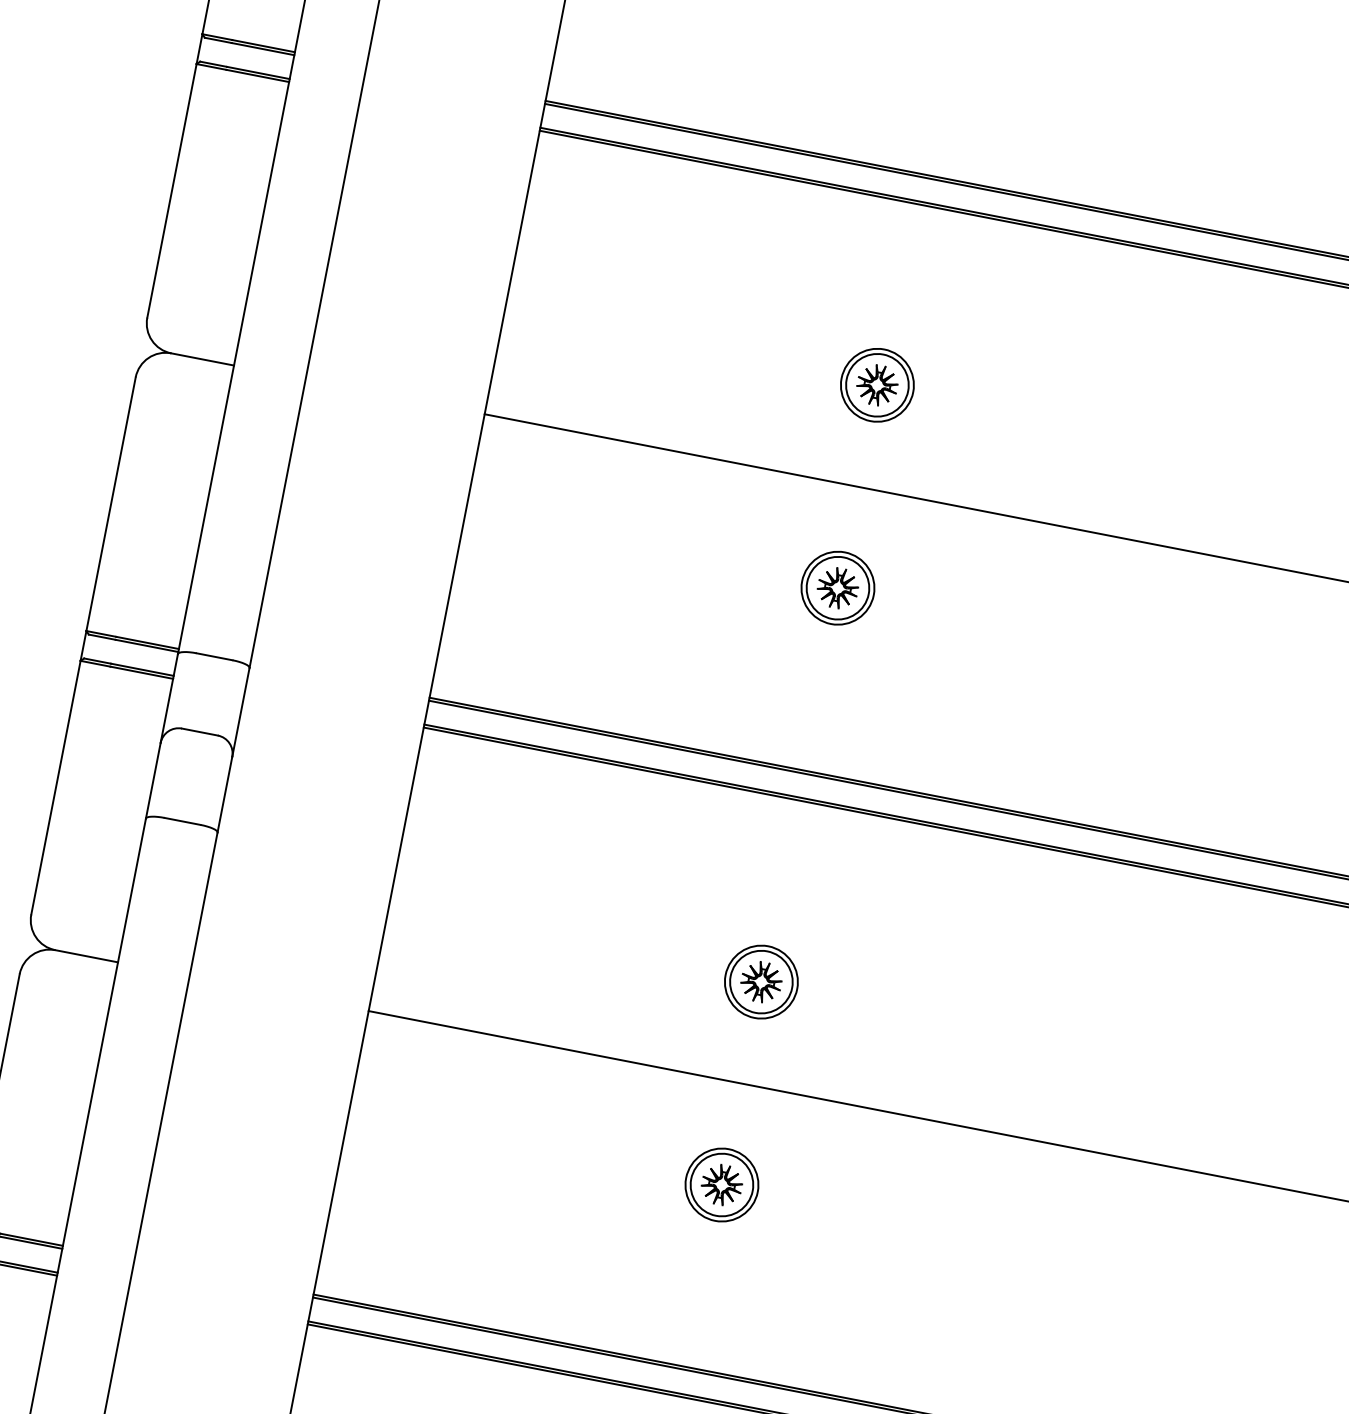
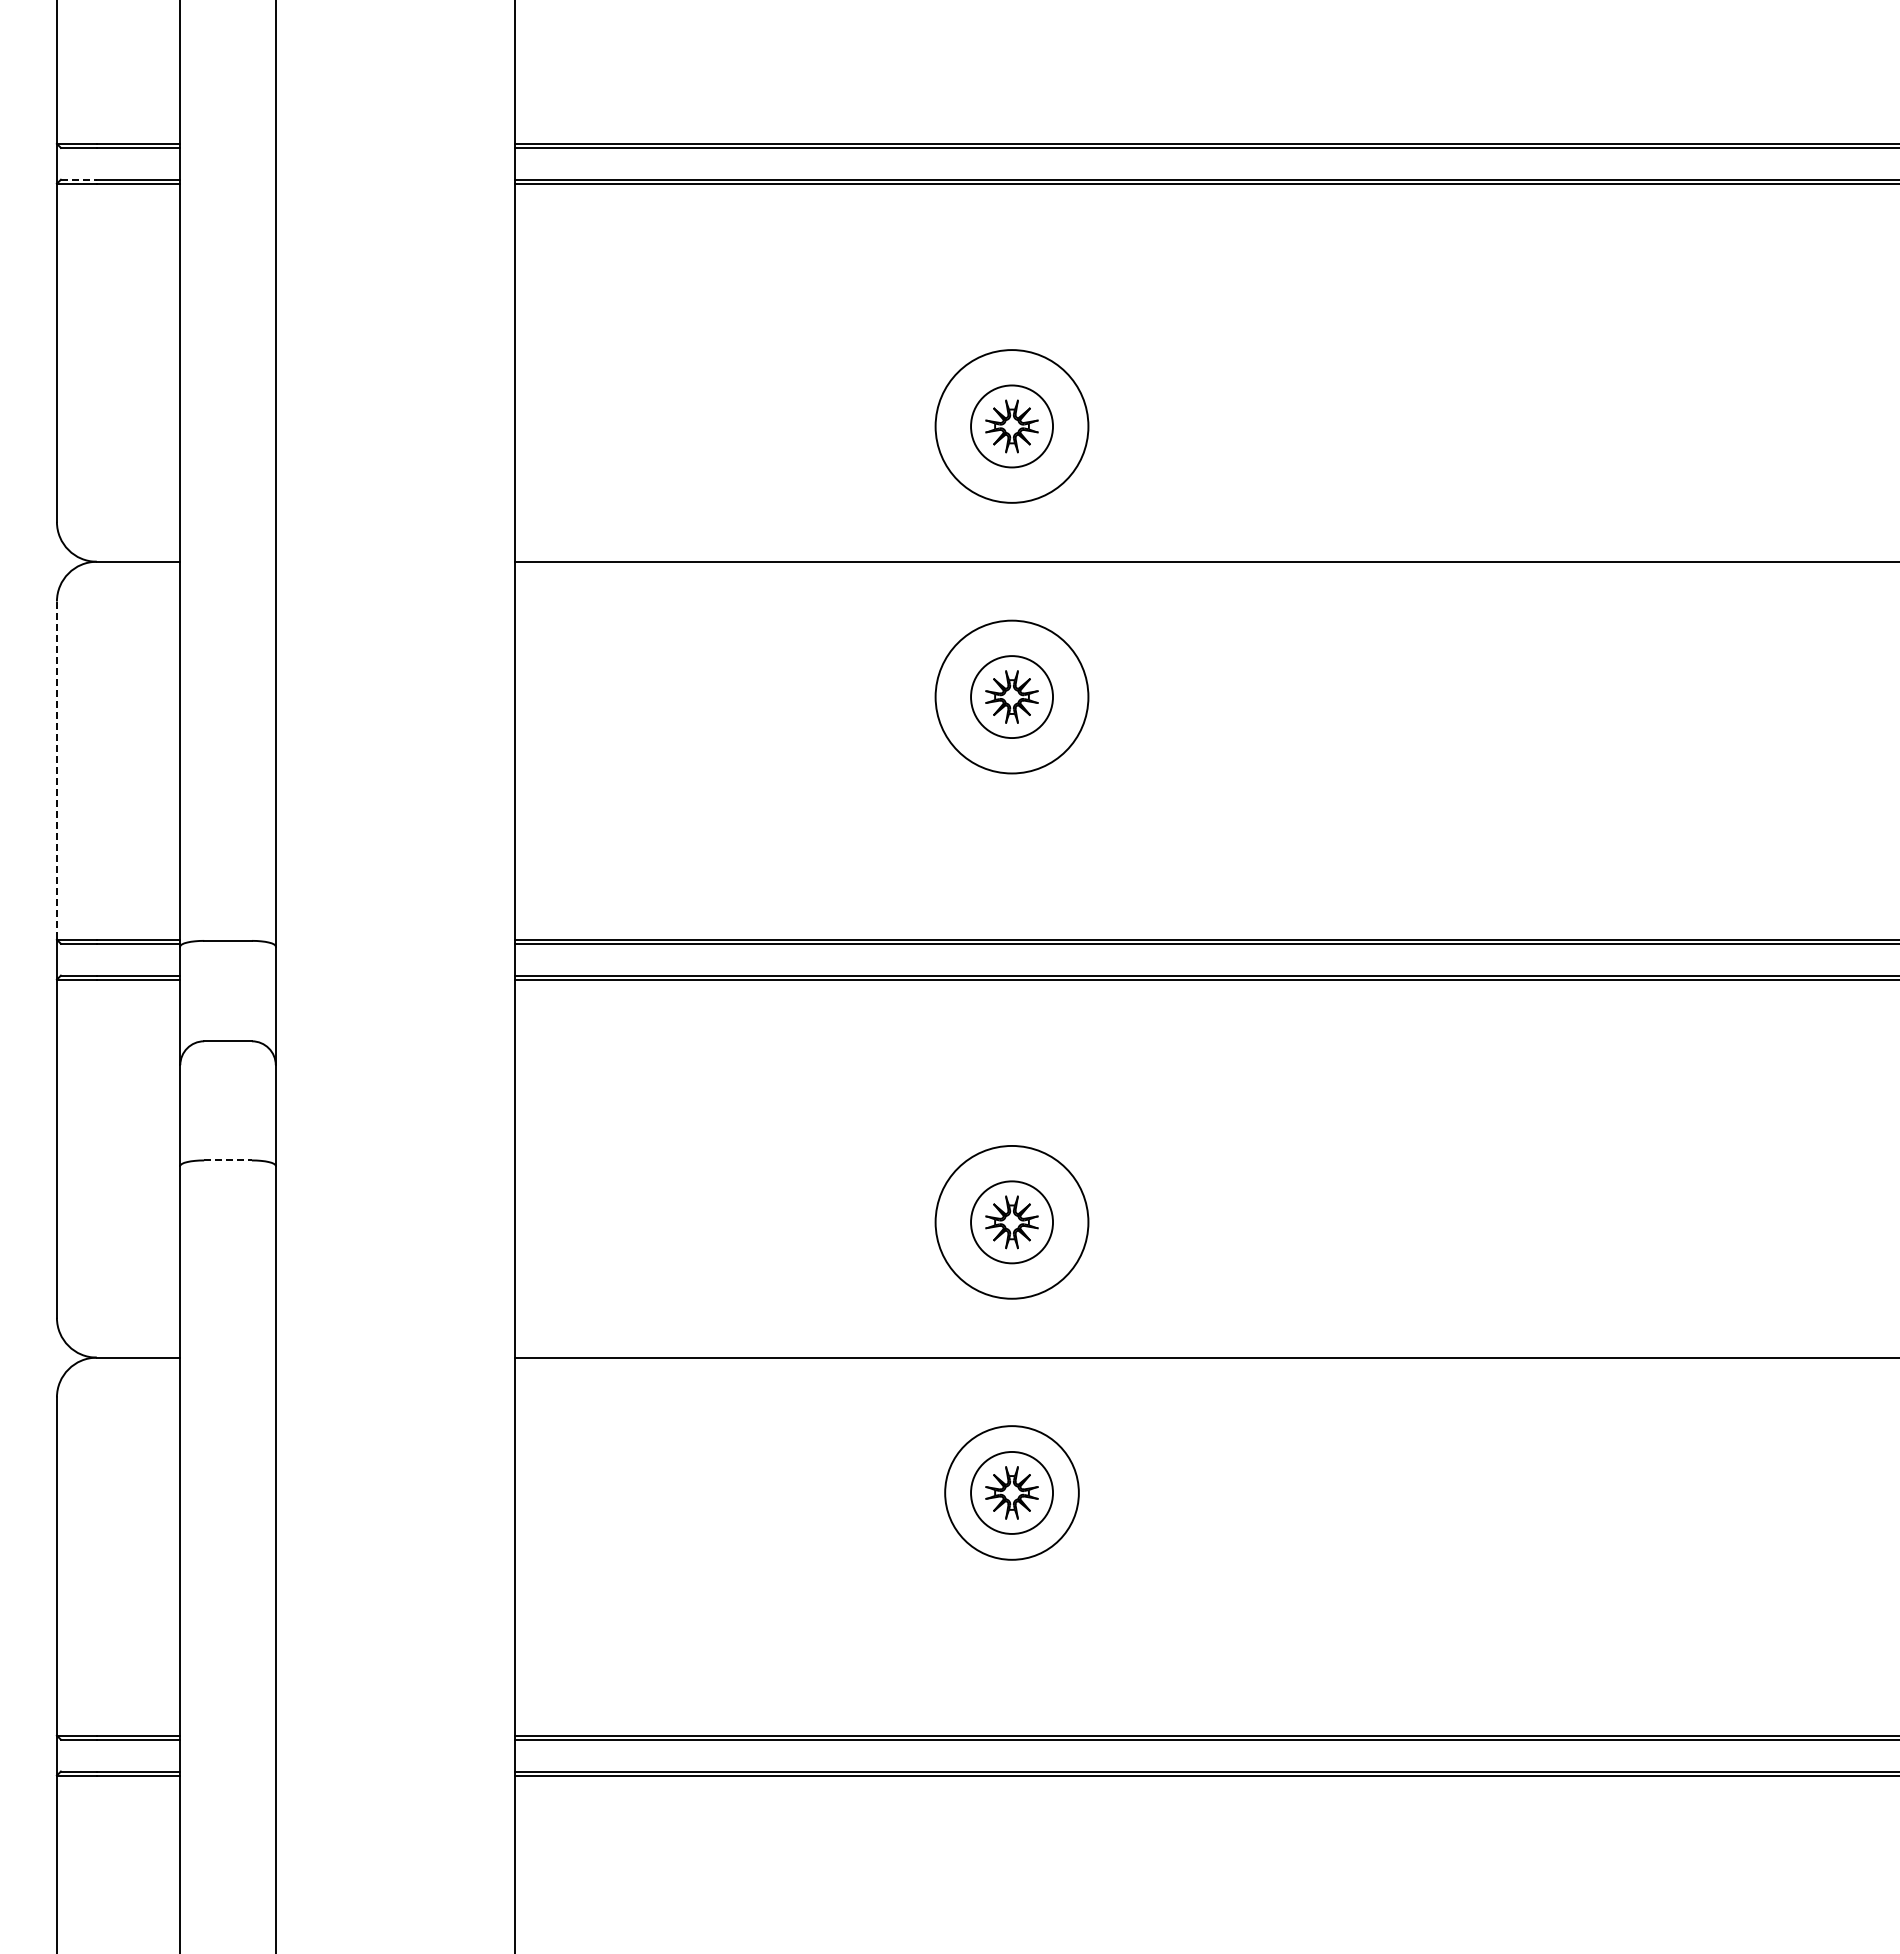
line: (213, 64) -> (78, 179), solid -> dashed
circle: (877, 385) -> (1011, 426), size x1.6
line: (110, 504) -> (56, 771), solid -> dashed
circle: (837, 587) -> (1011, 696), size x1.6
line: (182, 821) -> (228, 1160), solid -> dashed
circle: (761, 982) -> (1011, 1222), size x1.6
circle: (721, 1184) -> (1011, 1492), size x1.4

